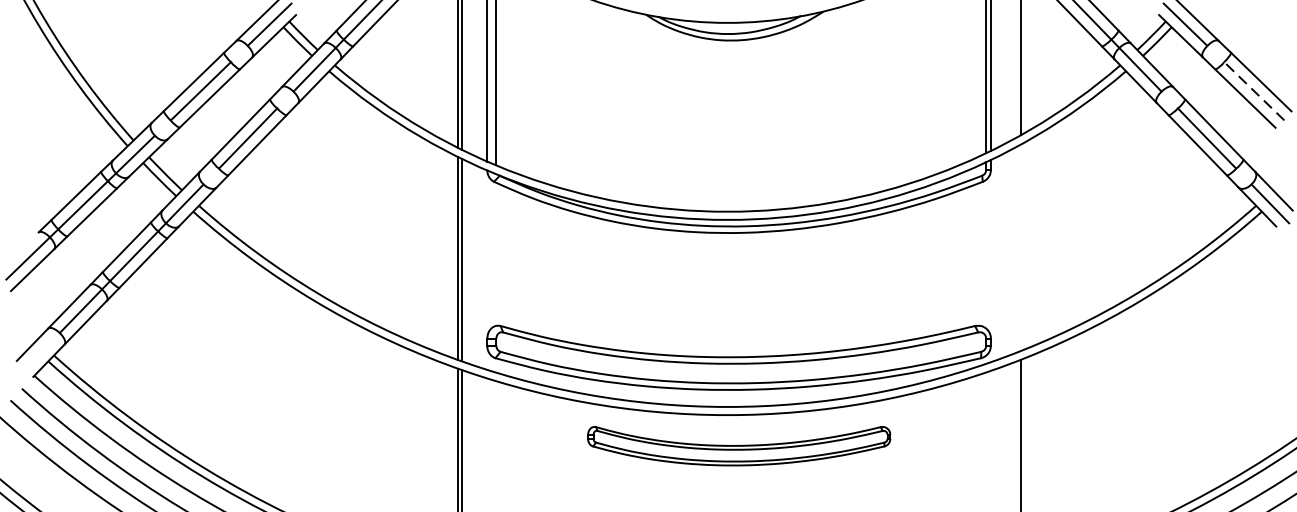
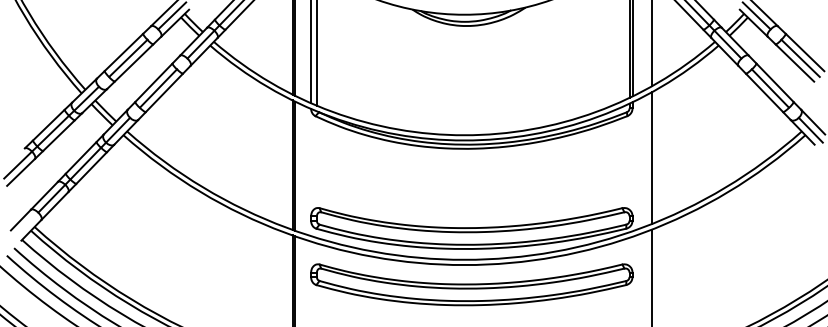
line: (1254, 91) -> (800, 58), dashed -> solid
line: (1020, 248) -> (651, 158), added
part: (738, 445) -> (471, 284), size x1.67

